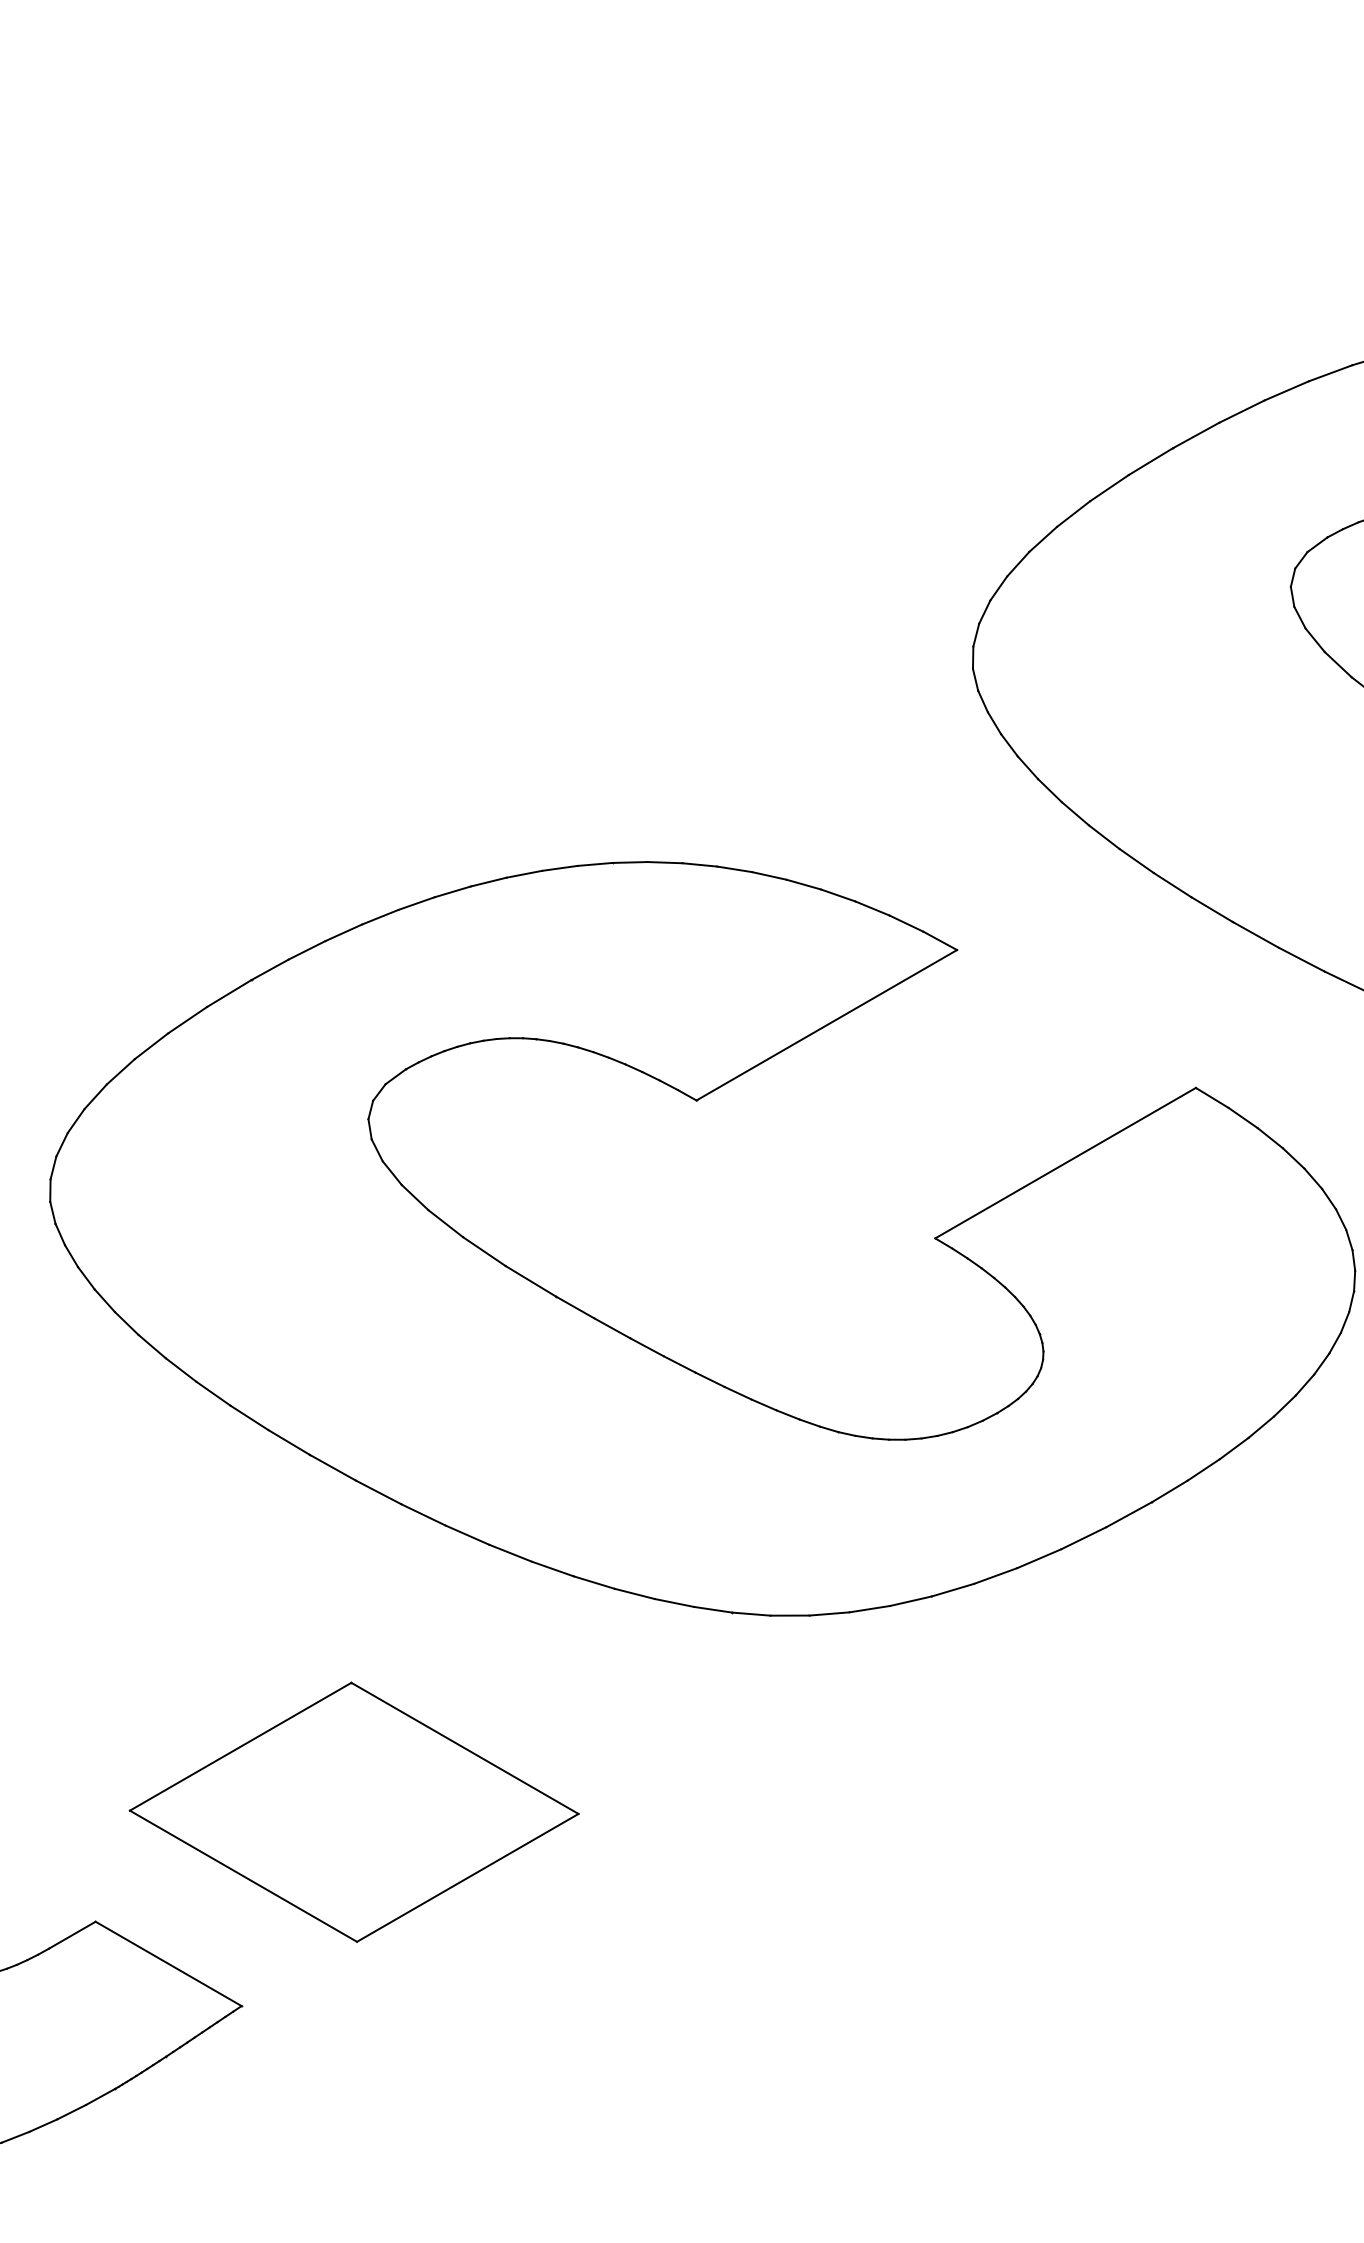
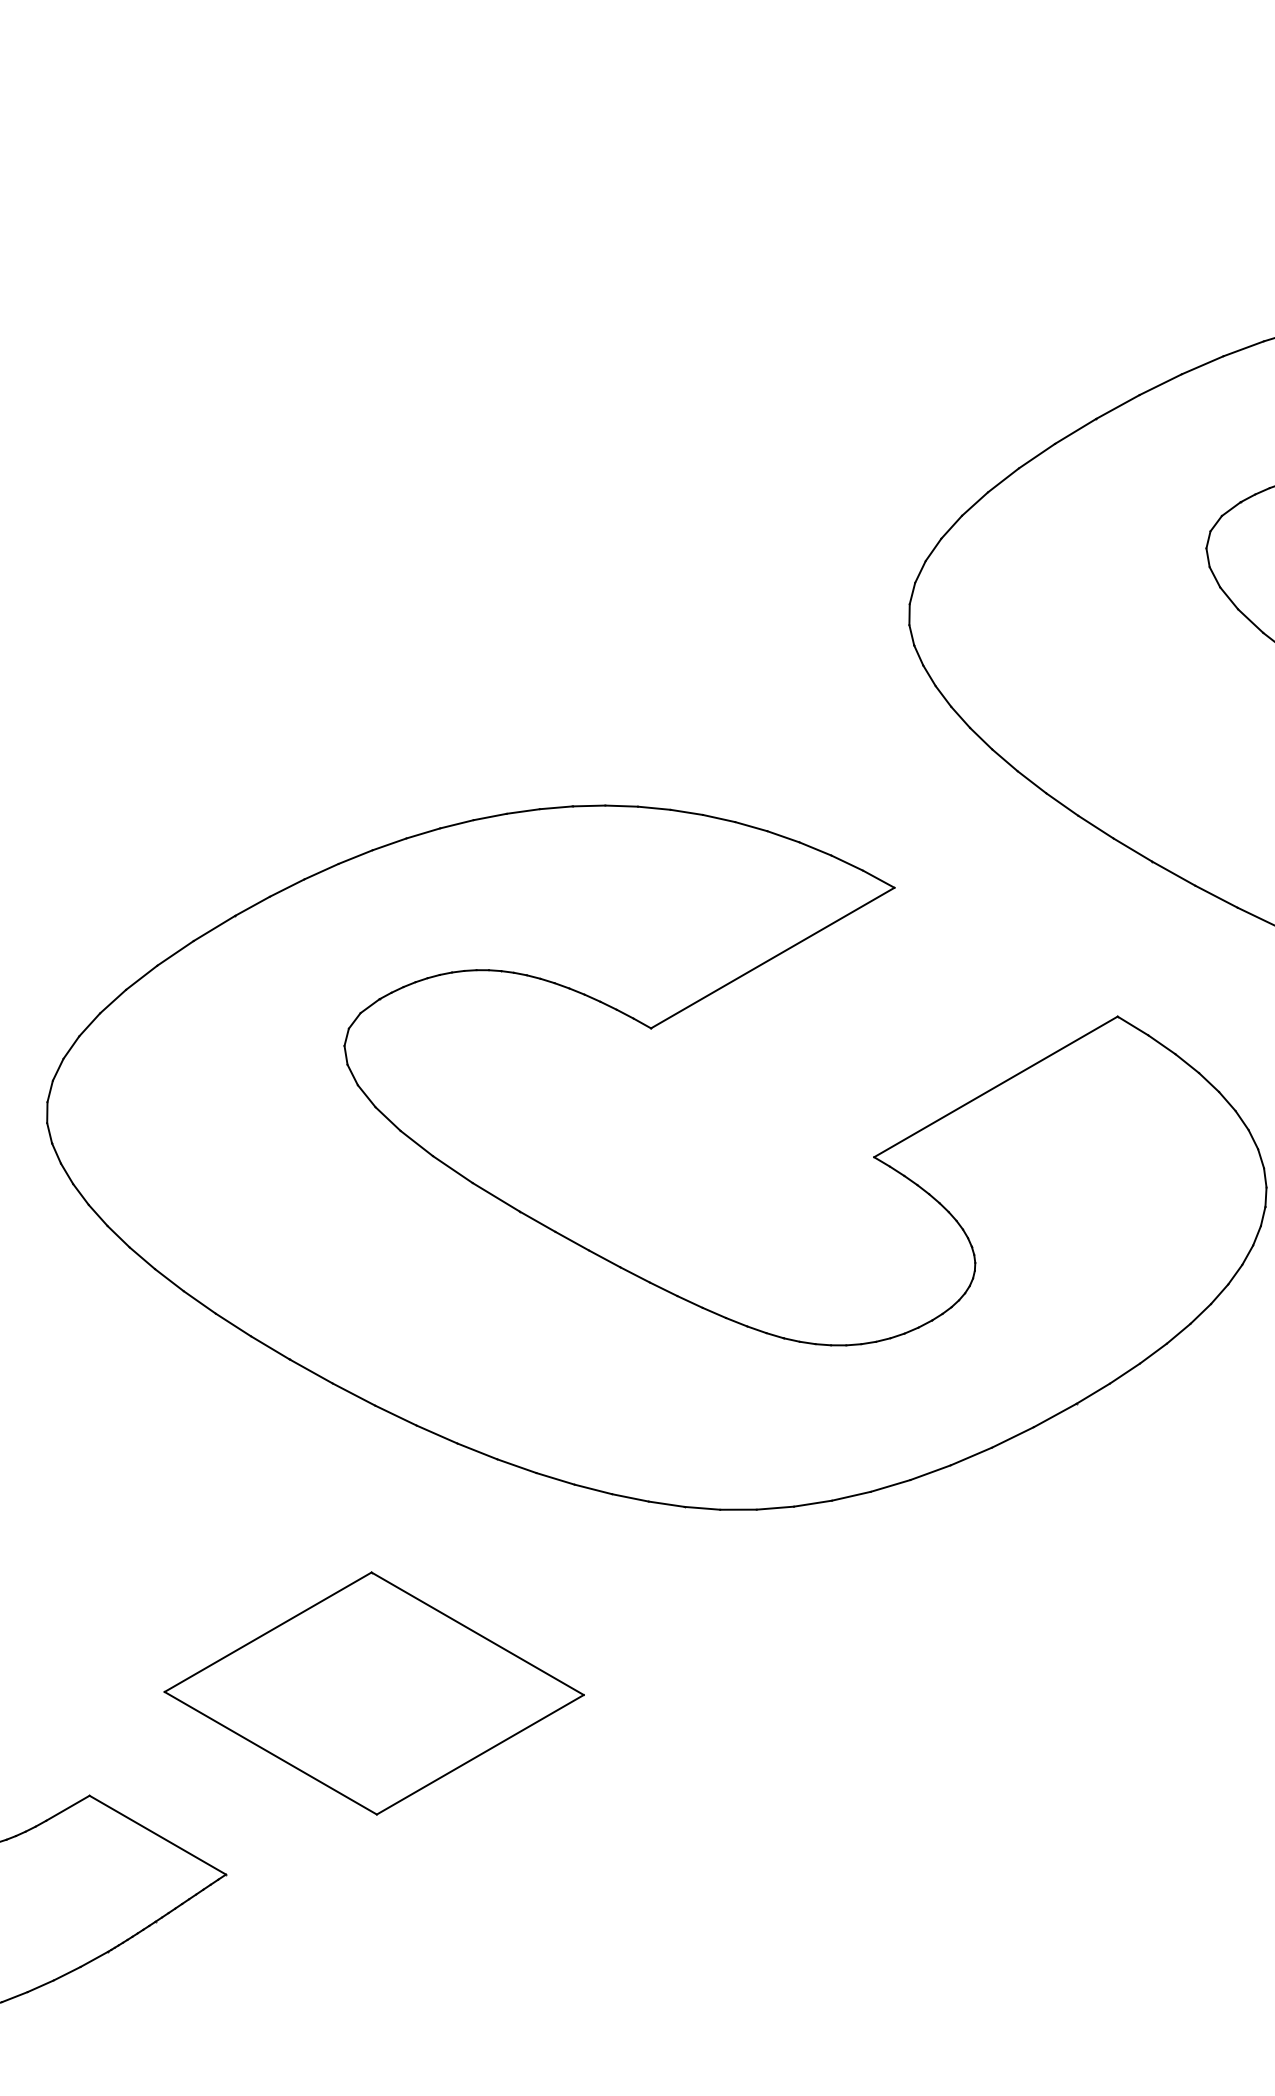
part: (353, 1812) -> (373, 1693), moved

